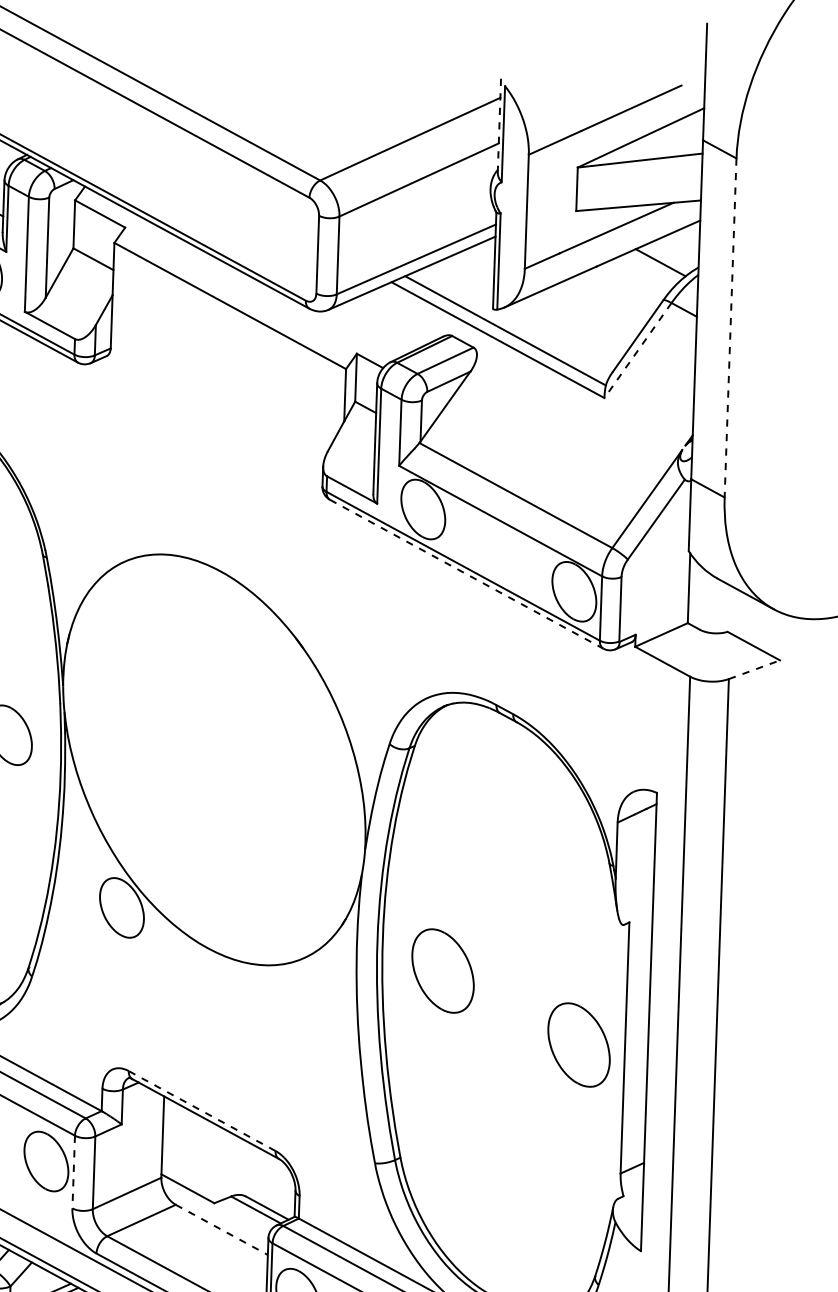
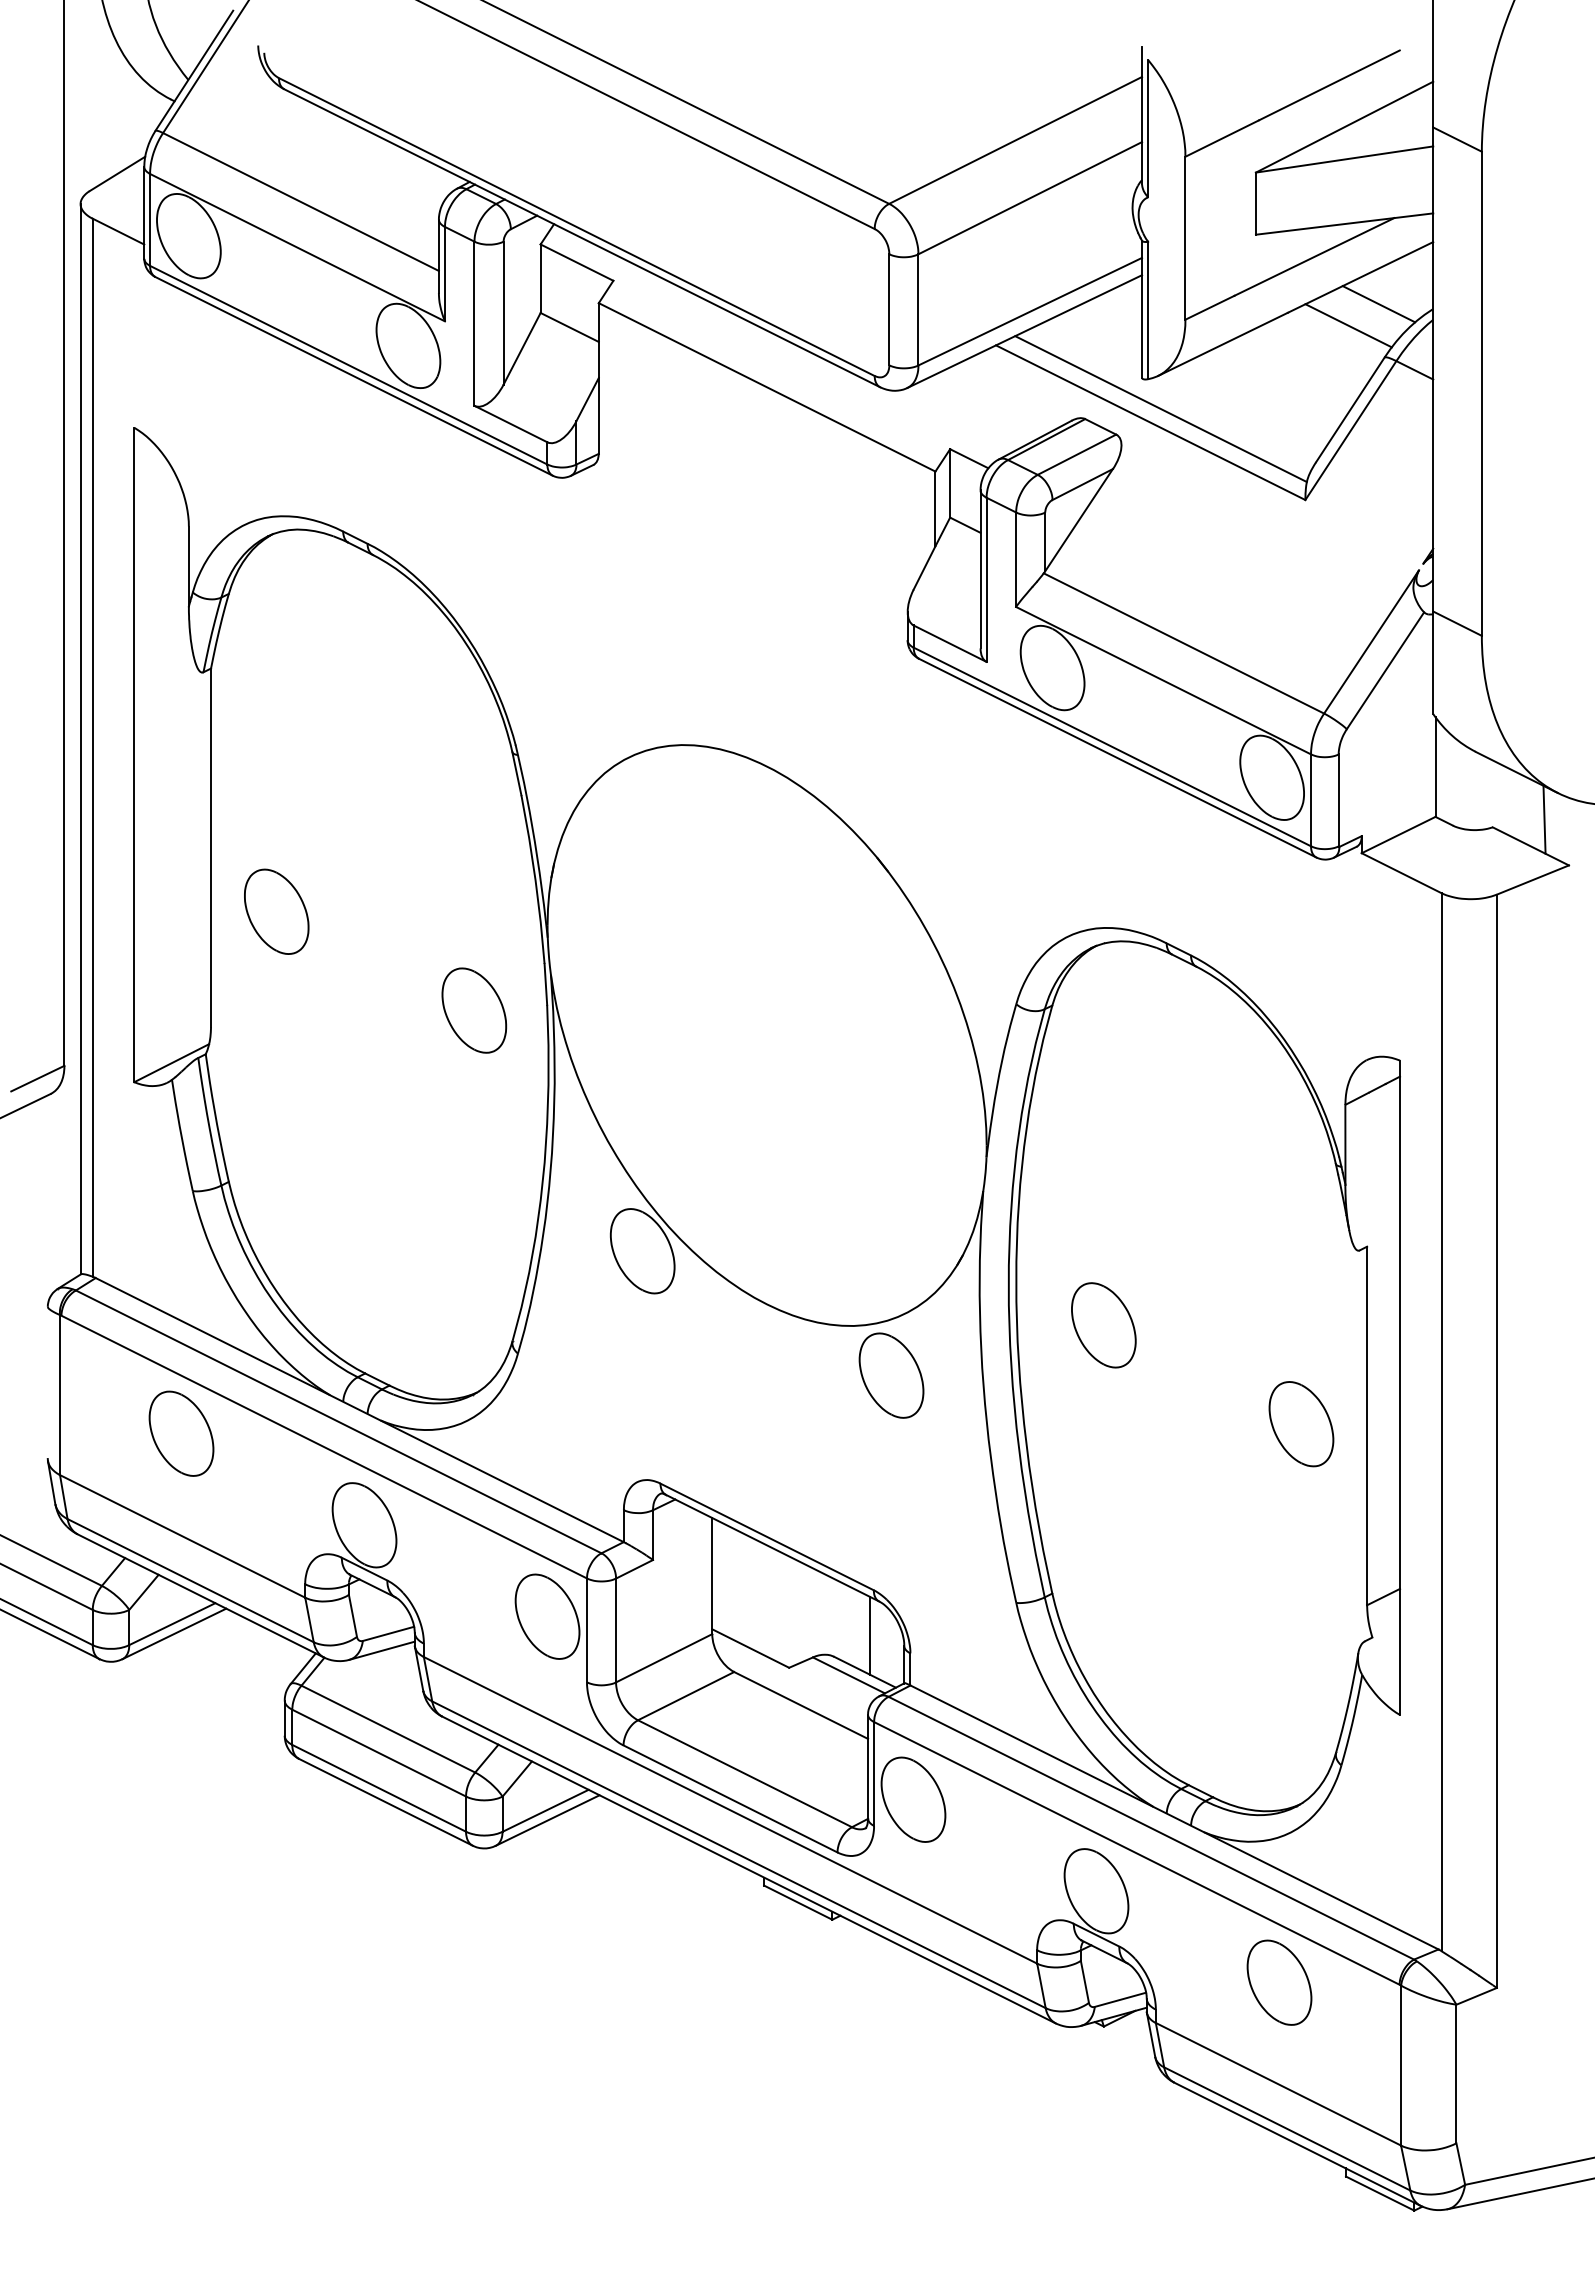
line: (499, 124) -> (1142, 115), dashed -> solid
line: (638, 276) -> (1348, 325), added
line: (730, 328) -> (1481, 394), dashed -> solid
line: (637, 350) -> (1350, 430), dashed -> solid
line: (467, 574) -> (1118, 758), dashed -> solid
line: (764, 627) -> (1544, 819), added
line: (754, 670) -> (1532, 880), dashed -> solid
part: (442, 971) -> (1103, 1325), size x0.71
part: (293, 1001) -> (891, 1375), added
part: (579, 1045) -> (1301, 1424), size x0.71
line: (201, 1110) -> (766, 1536), dashed -> solid
line: (74, 1172) -> (587, 1630), dashed -> solid
line: (271, 1182) -> (869, 1635), added
line: (222, 1229) -> (801, 1705), dashed -> solid

